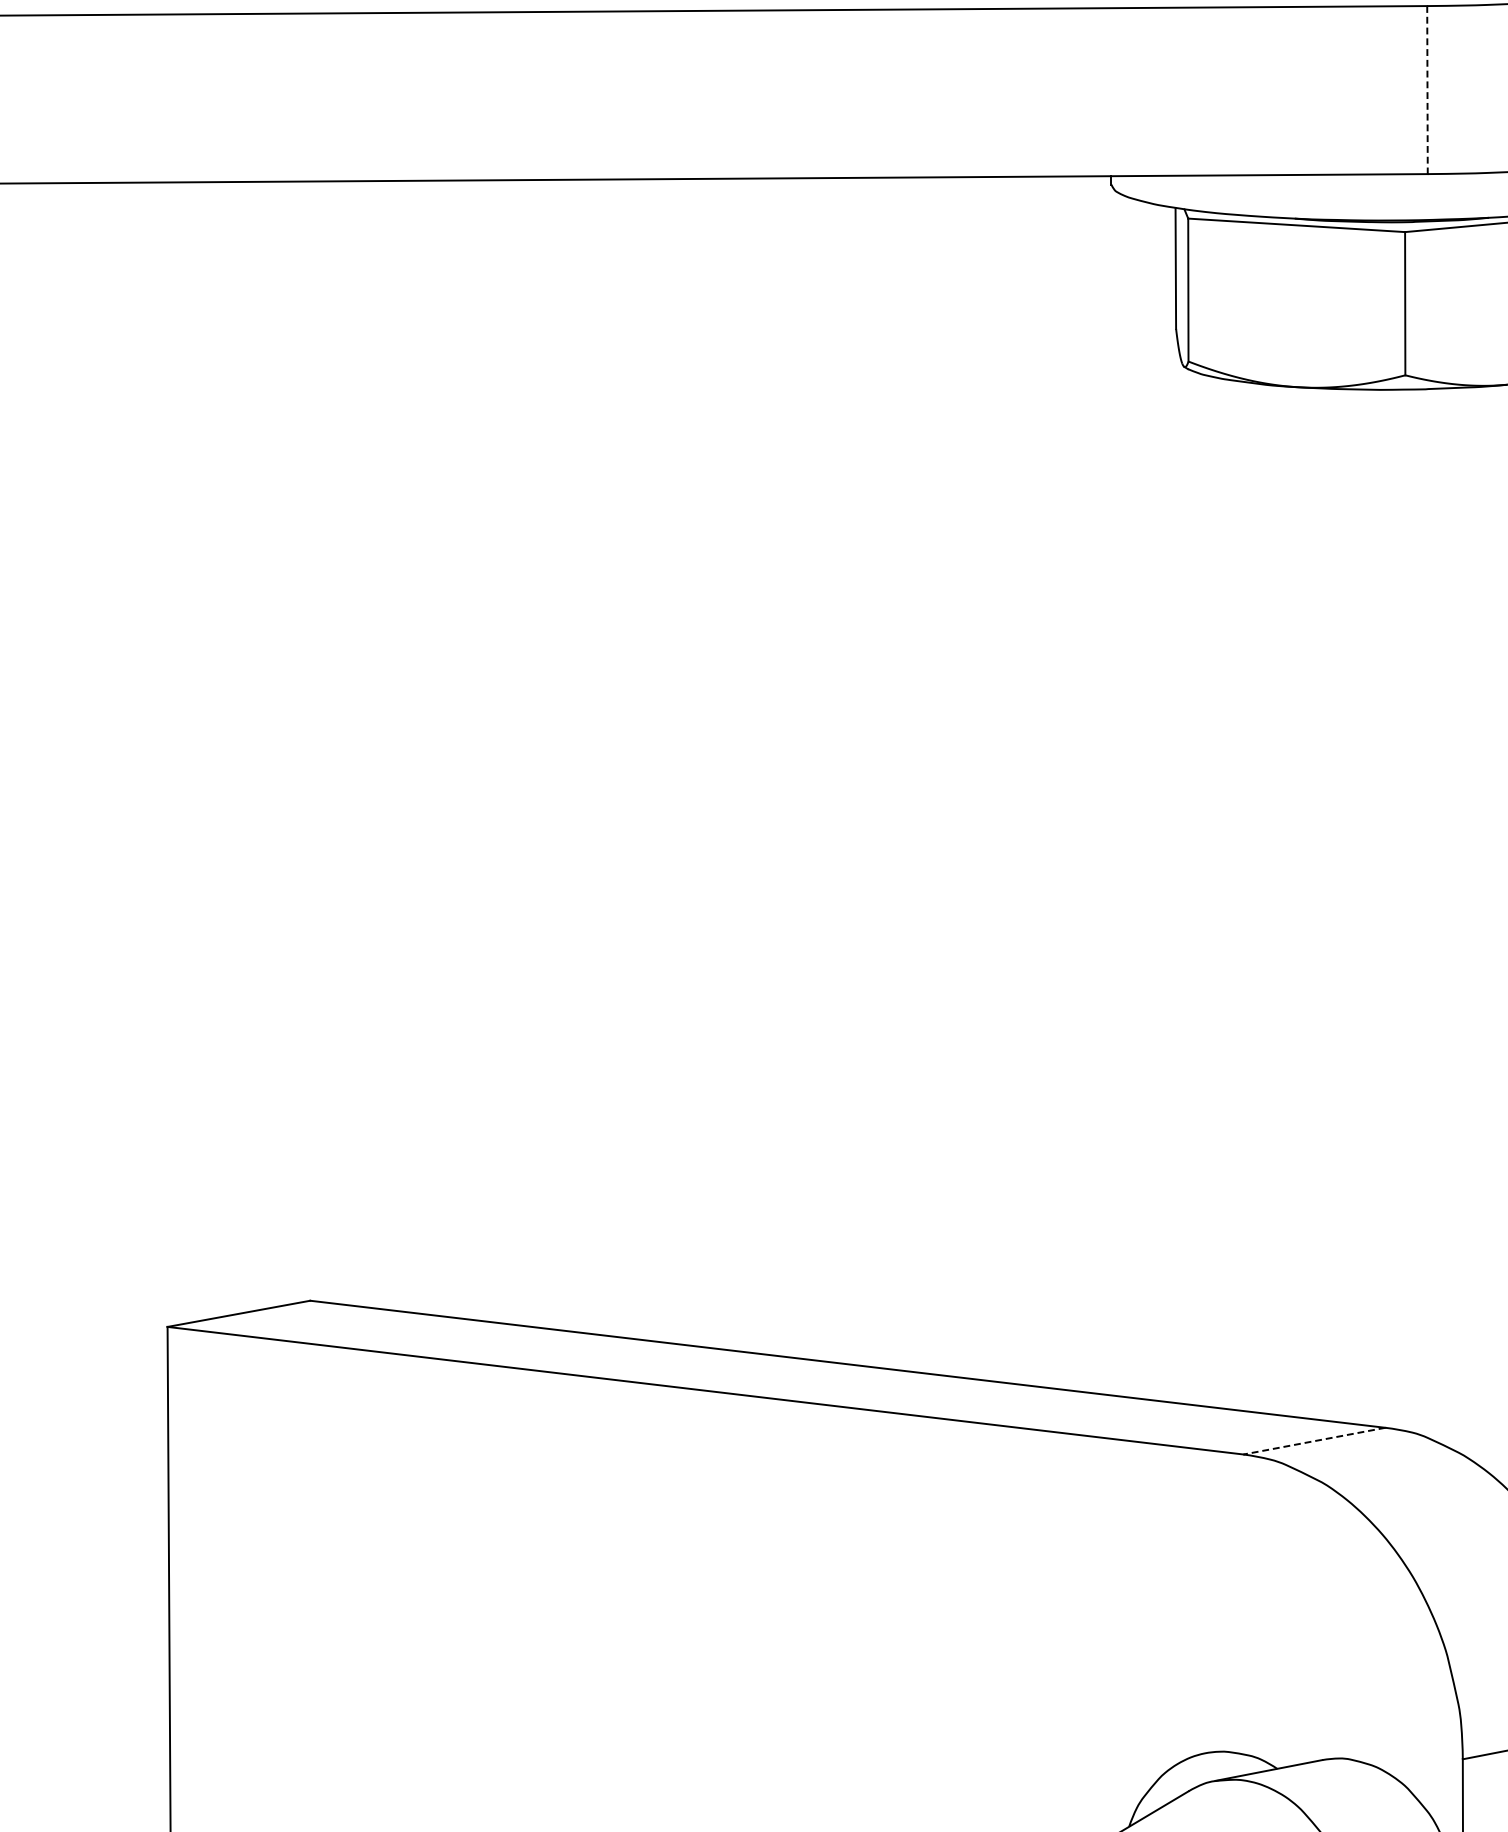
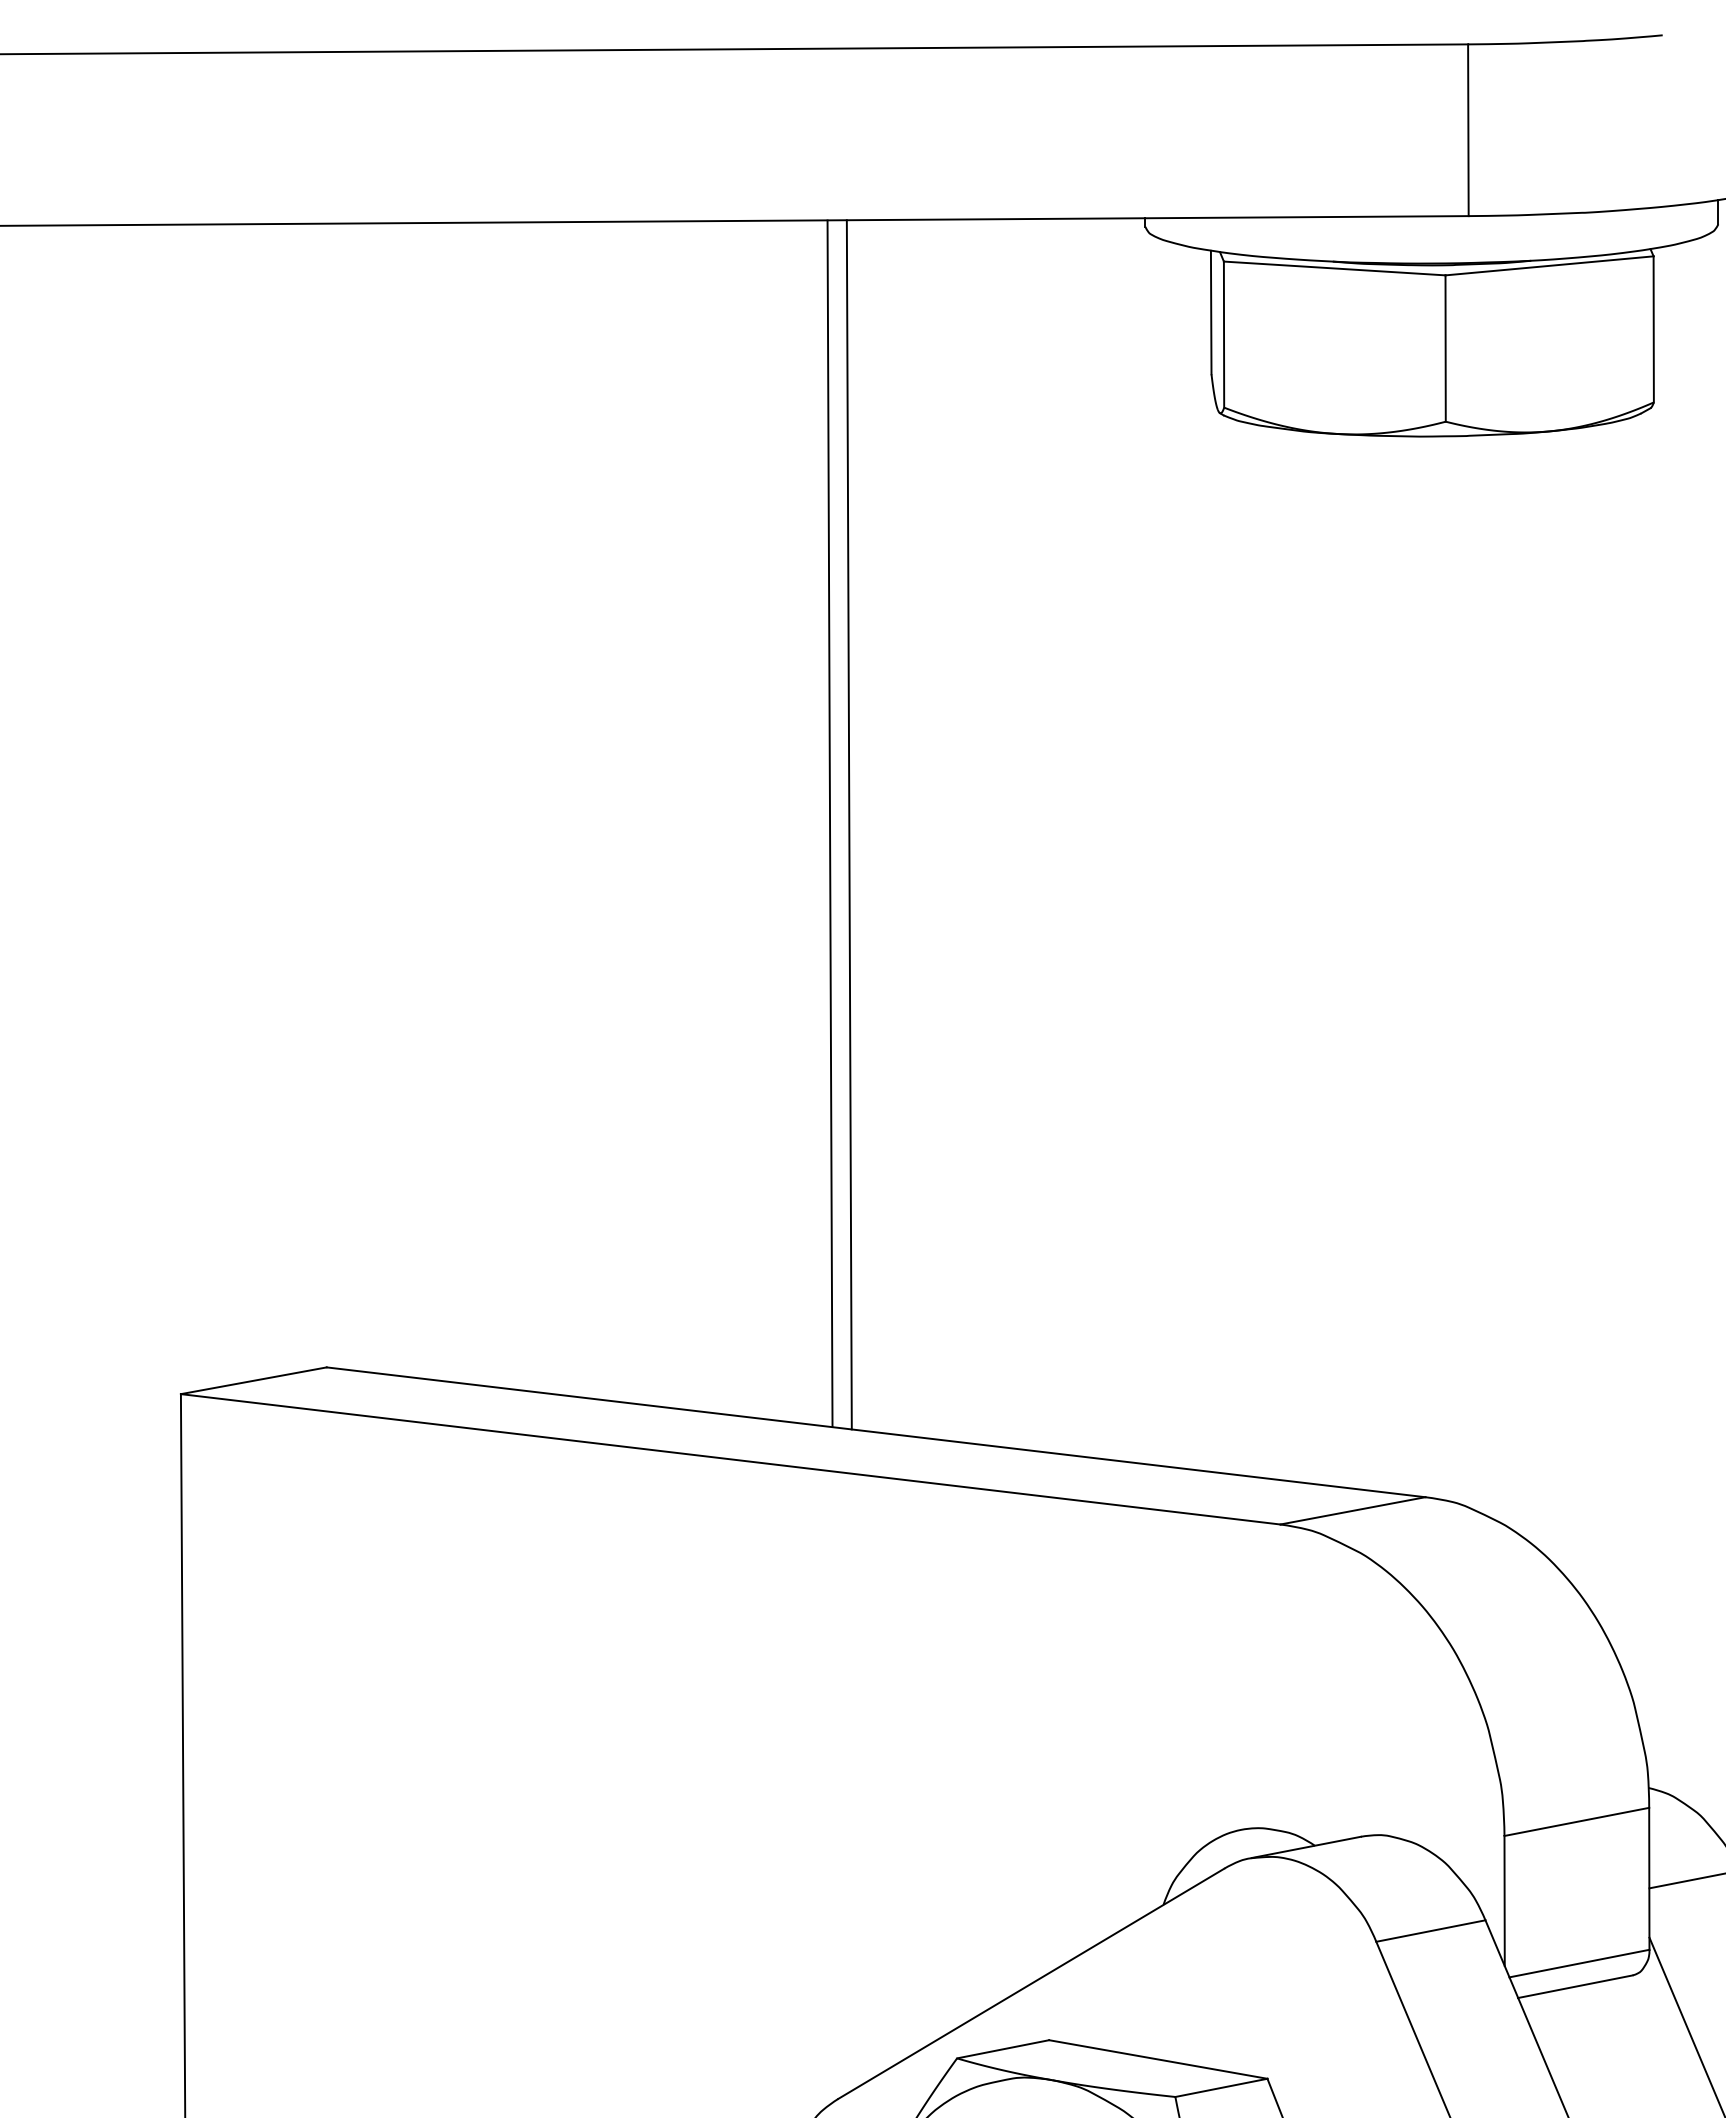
line: (1427, 90) -> (1468, 130), dashed -> solid
line: (802, 768) -> (829, 823), added
line: (820, 769) -> (848, 824), added
line: (1314, 1440) -> (1352, 1510), dashed -> solid

